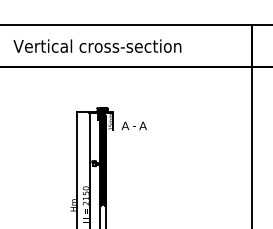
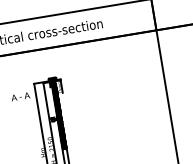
text: (133, 125) -> (20, 96), moved

